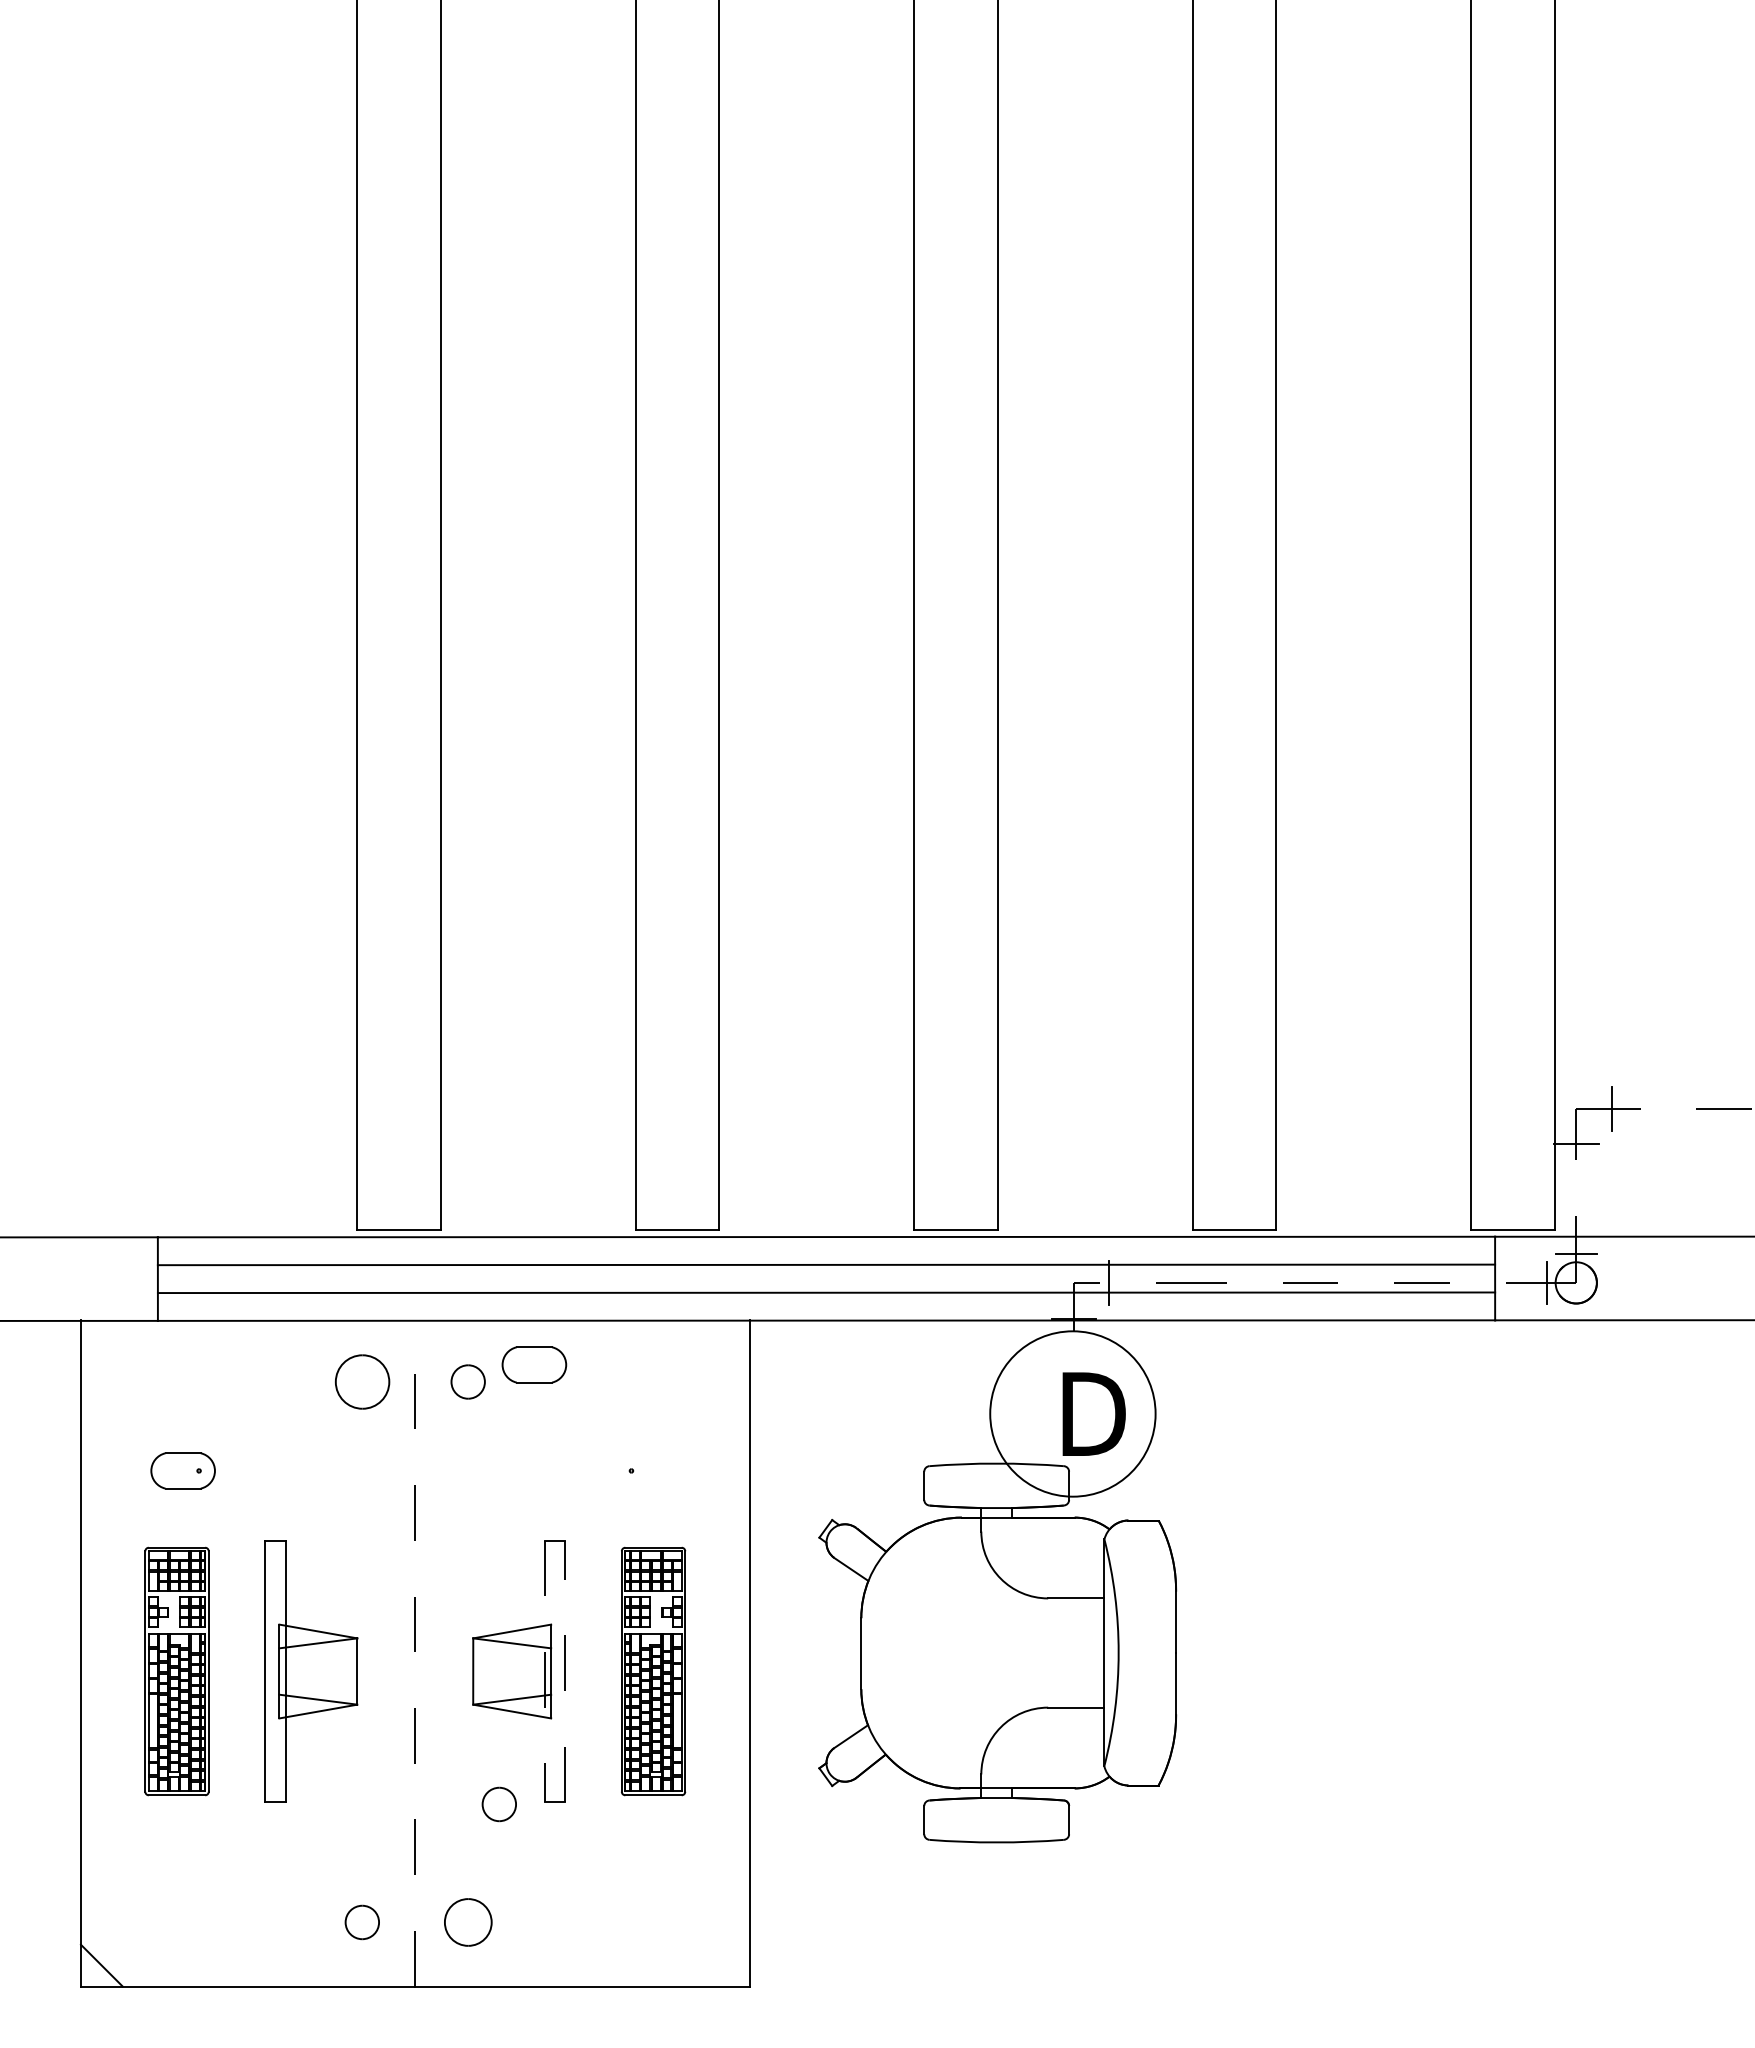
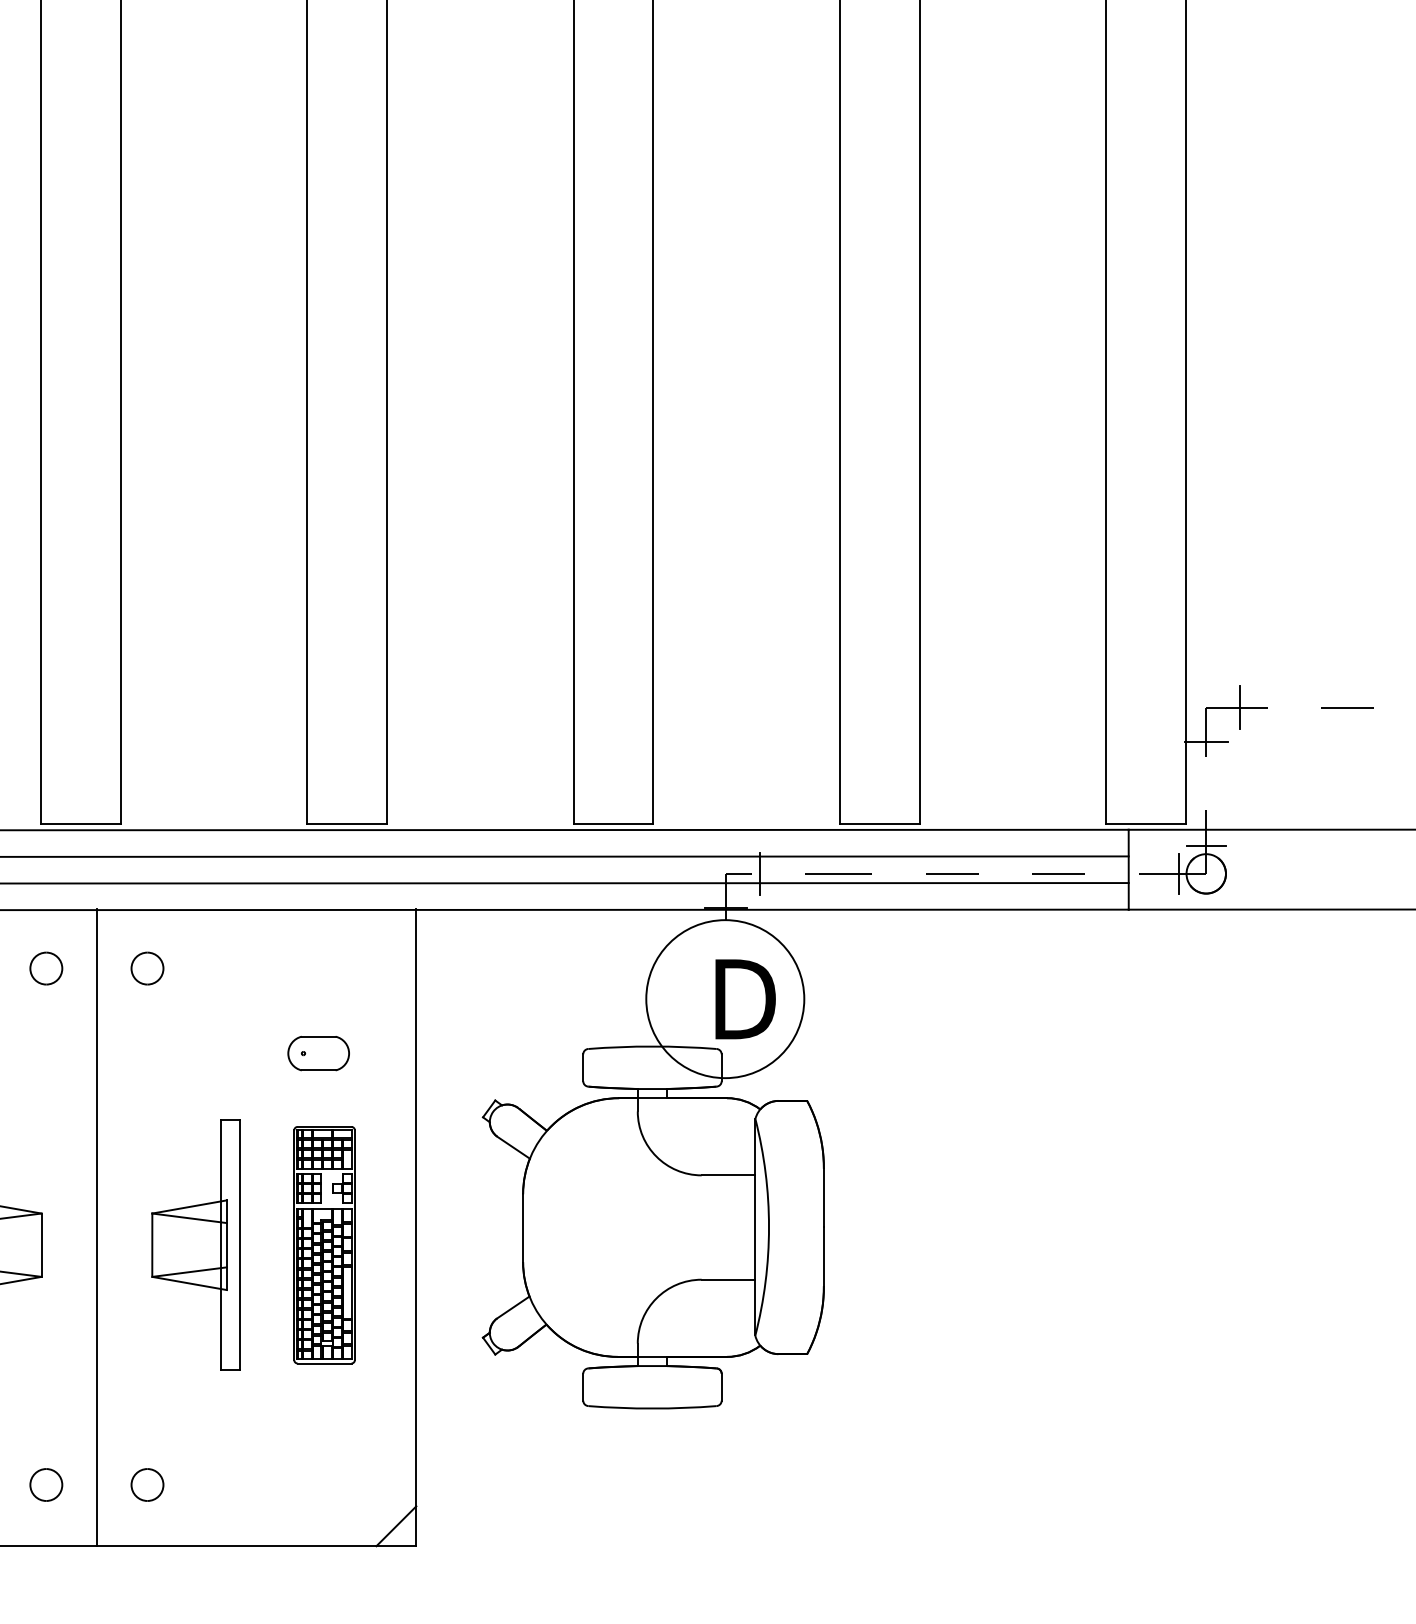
part: (534, 1364) -> (318, 1053), moved
part: (361, 1381) -> (45, 968), size x0.62
line: (415, 1652) -> (97, 1227), dashed -> solid
line: (544, 1671) -> (220, 1245), dashed -> solid
line: (565, 1671) -> (240, 1245), dashed -> solid
part: (498, 1804) -> (176, 1372), removed
part: (467, 1922) -> (146, 1485), size x0.71
line: (728, 1965) -> (396, 1526), added

